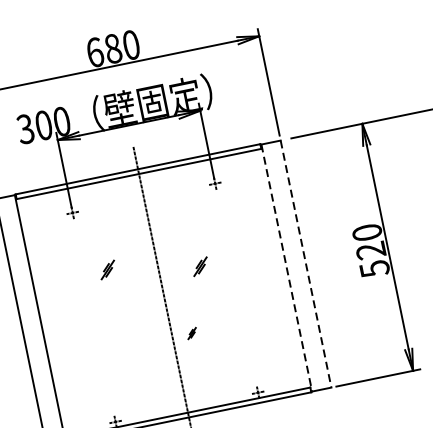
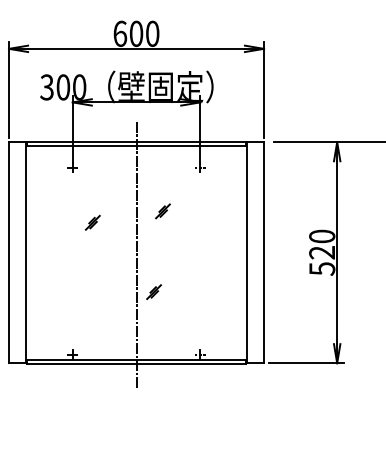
text: (113, 48) -> (136, 33), 680 -> 600
line: (306, 263) -> (264, 252), dashed -> solid
part: (199, 266) -> (162, 211), moved
line: (286, 267) -> (246, 252), dashed -> solid
part: (191, 333) -> (153, 292), size x1.67

